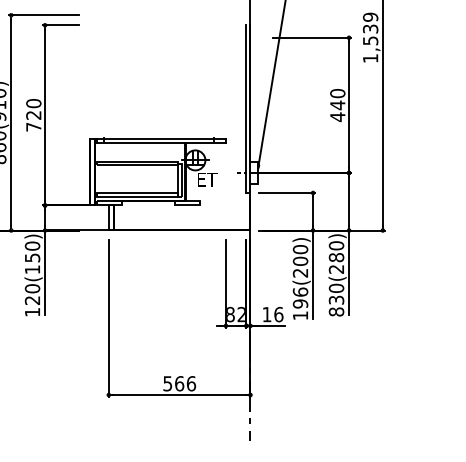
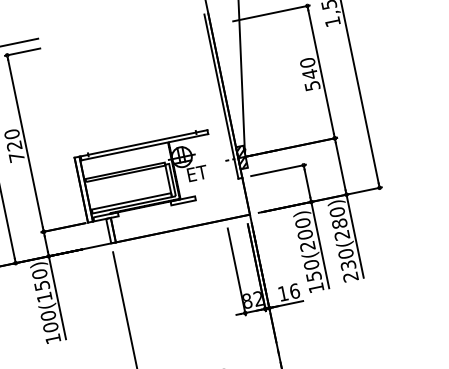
text: (337, 117) -> (312, 86), 440 -> 540
hatch: (253, 172) -> (241, 157), added
text: (299, 297) -> (311, 270), 196(200) -> 150(200)
text: (32, 300) -> (50, 327), 120(150) -> 100(150)
text: (336, 311) -> (350, 276), 830(280) -> 230(280)

